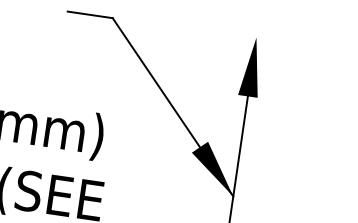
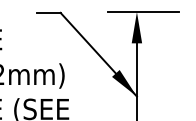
line: (268, 40) -> (143, 12), added

